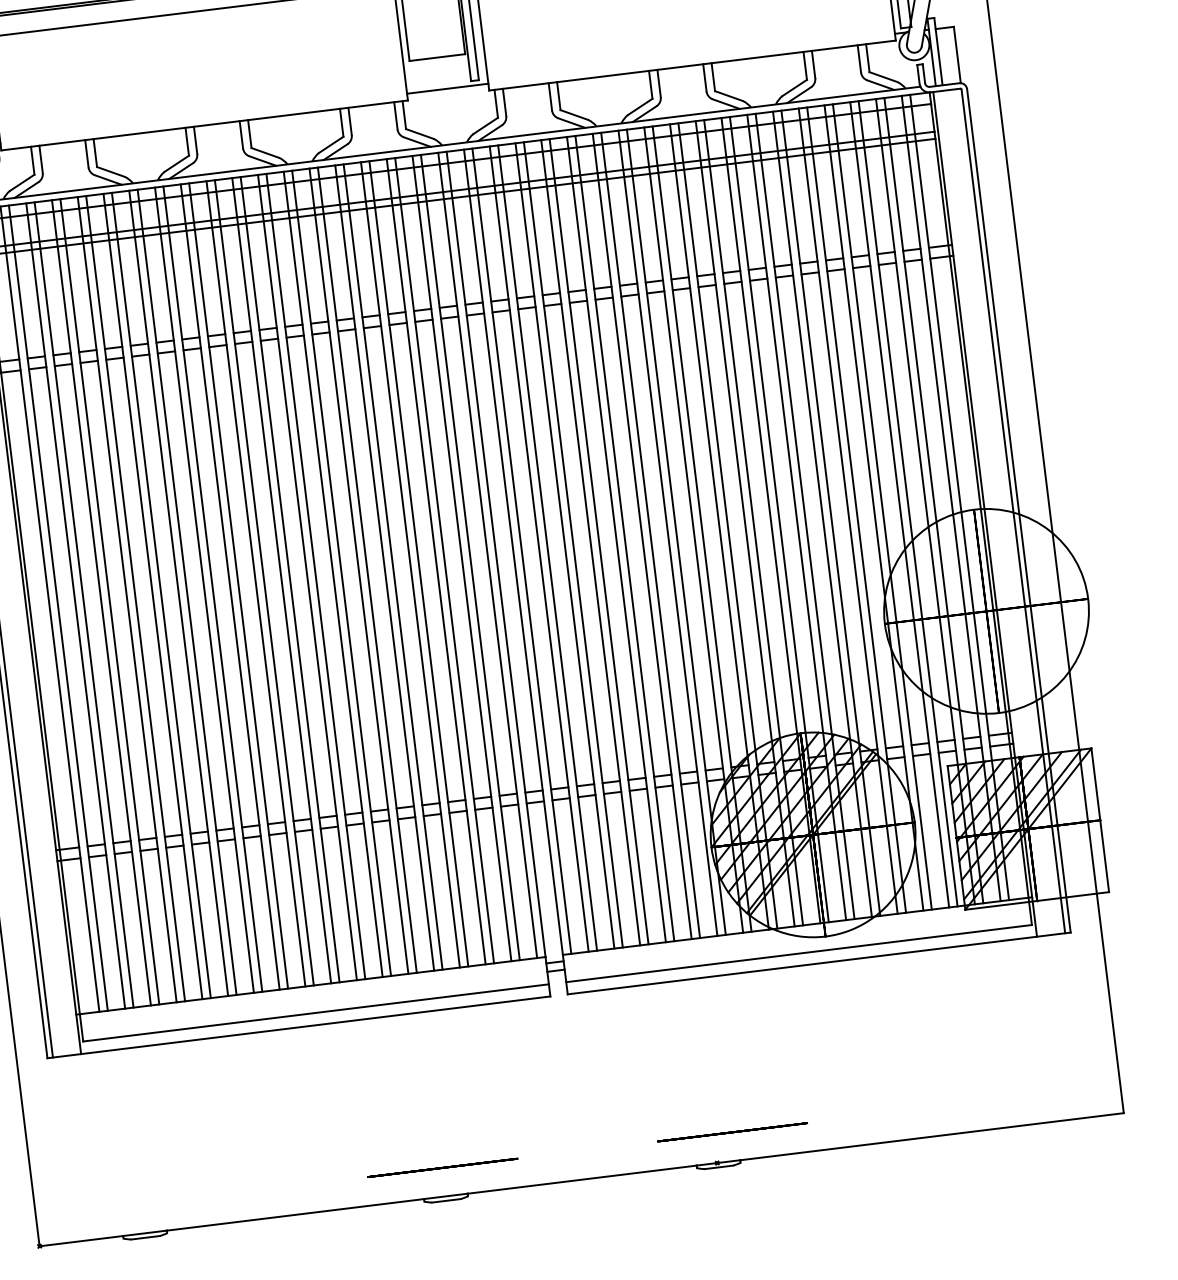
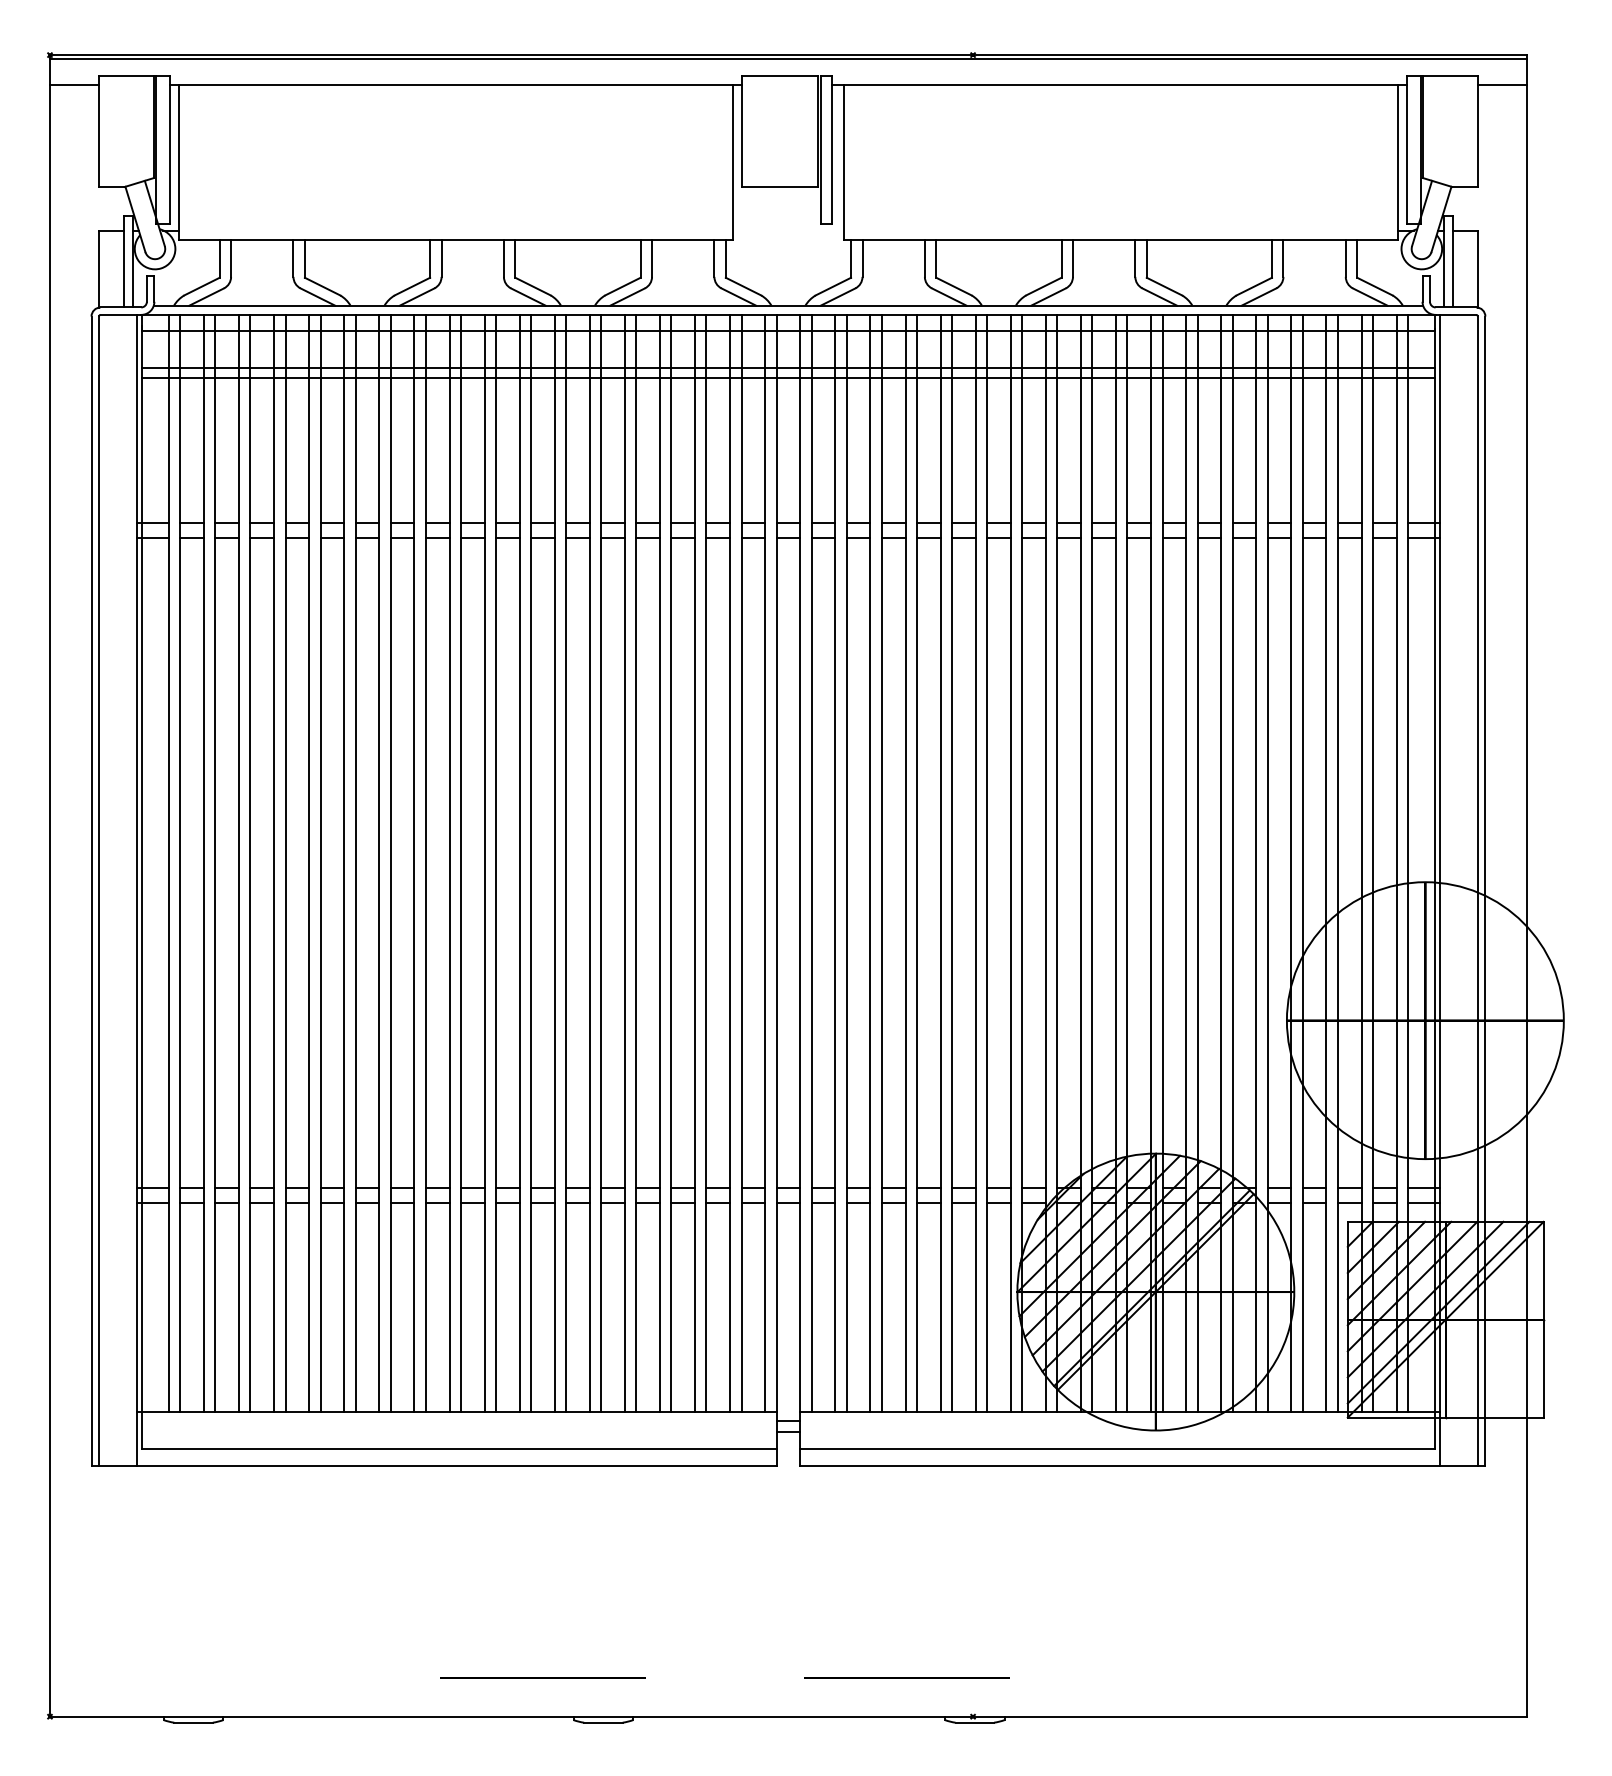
line: (447, 88) -> (788, 230), removed
line: (732, 1132) -> (906, 1677), moved
line: (442, 1167) -> (542, 1677), moved

